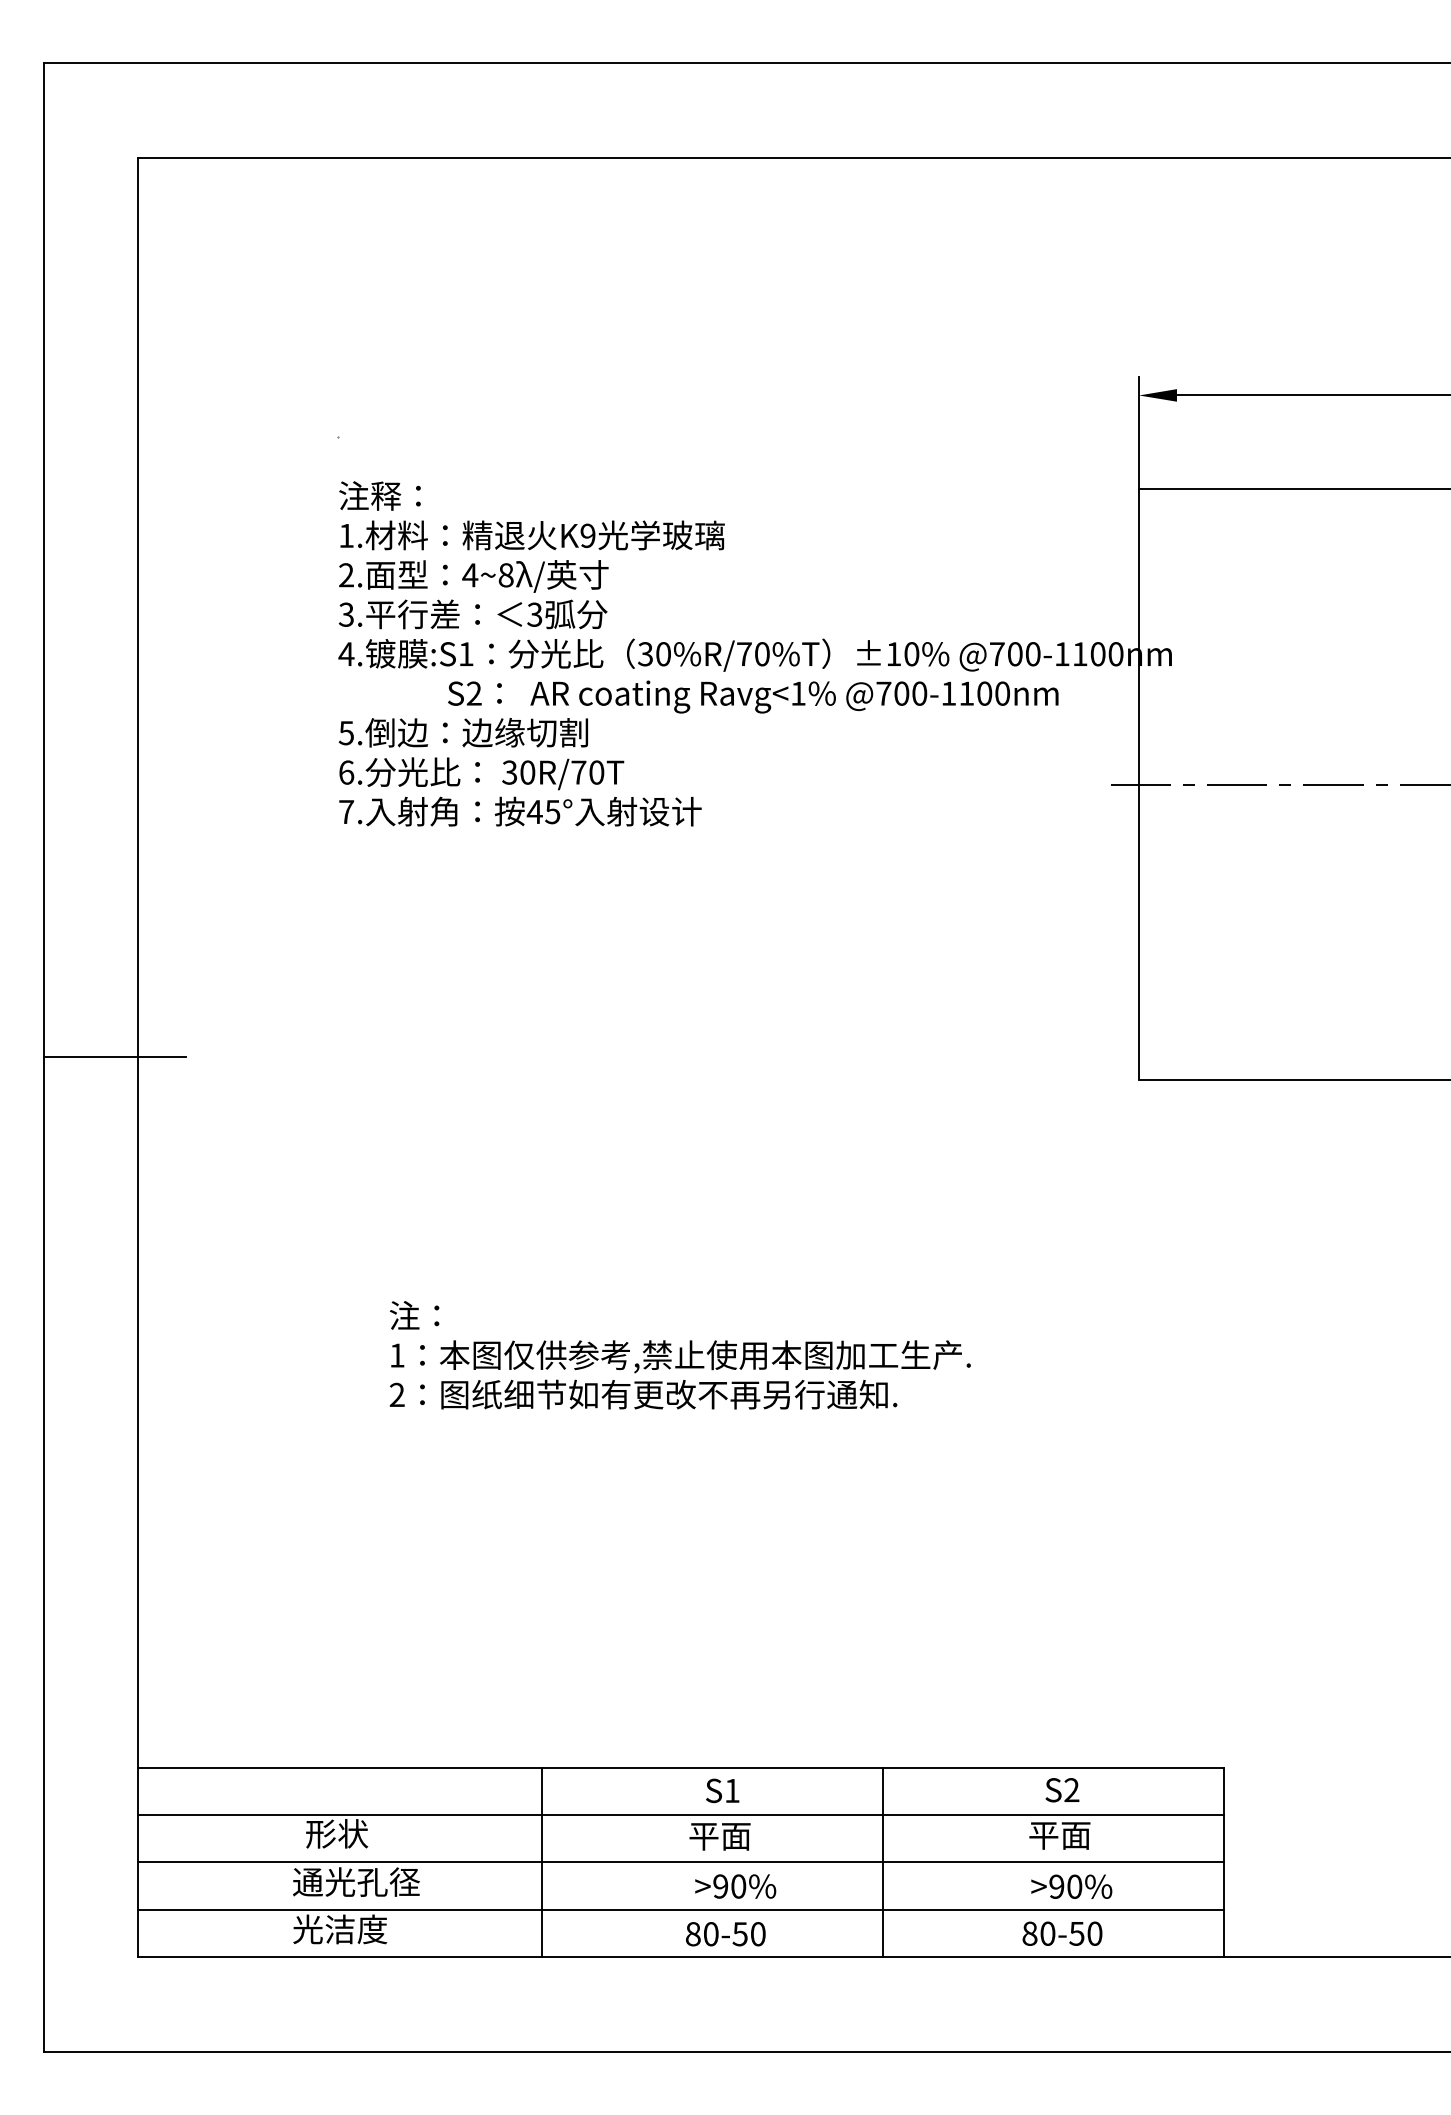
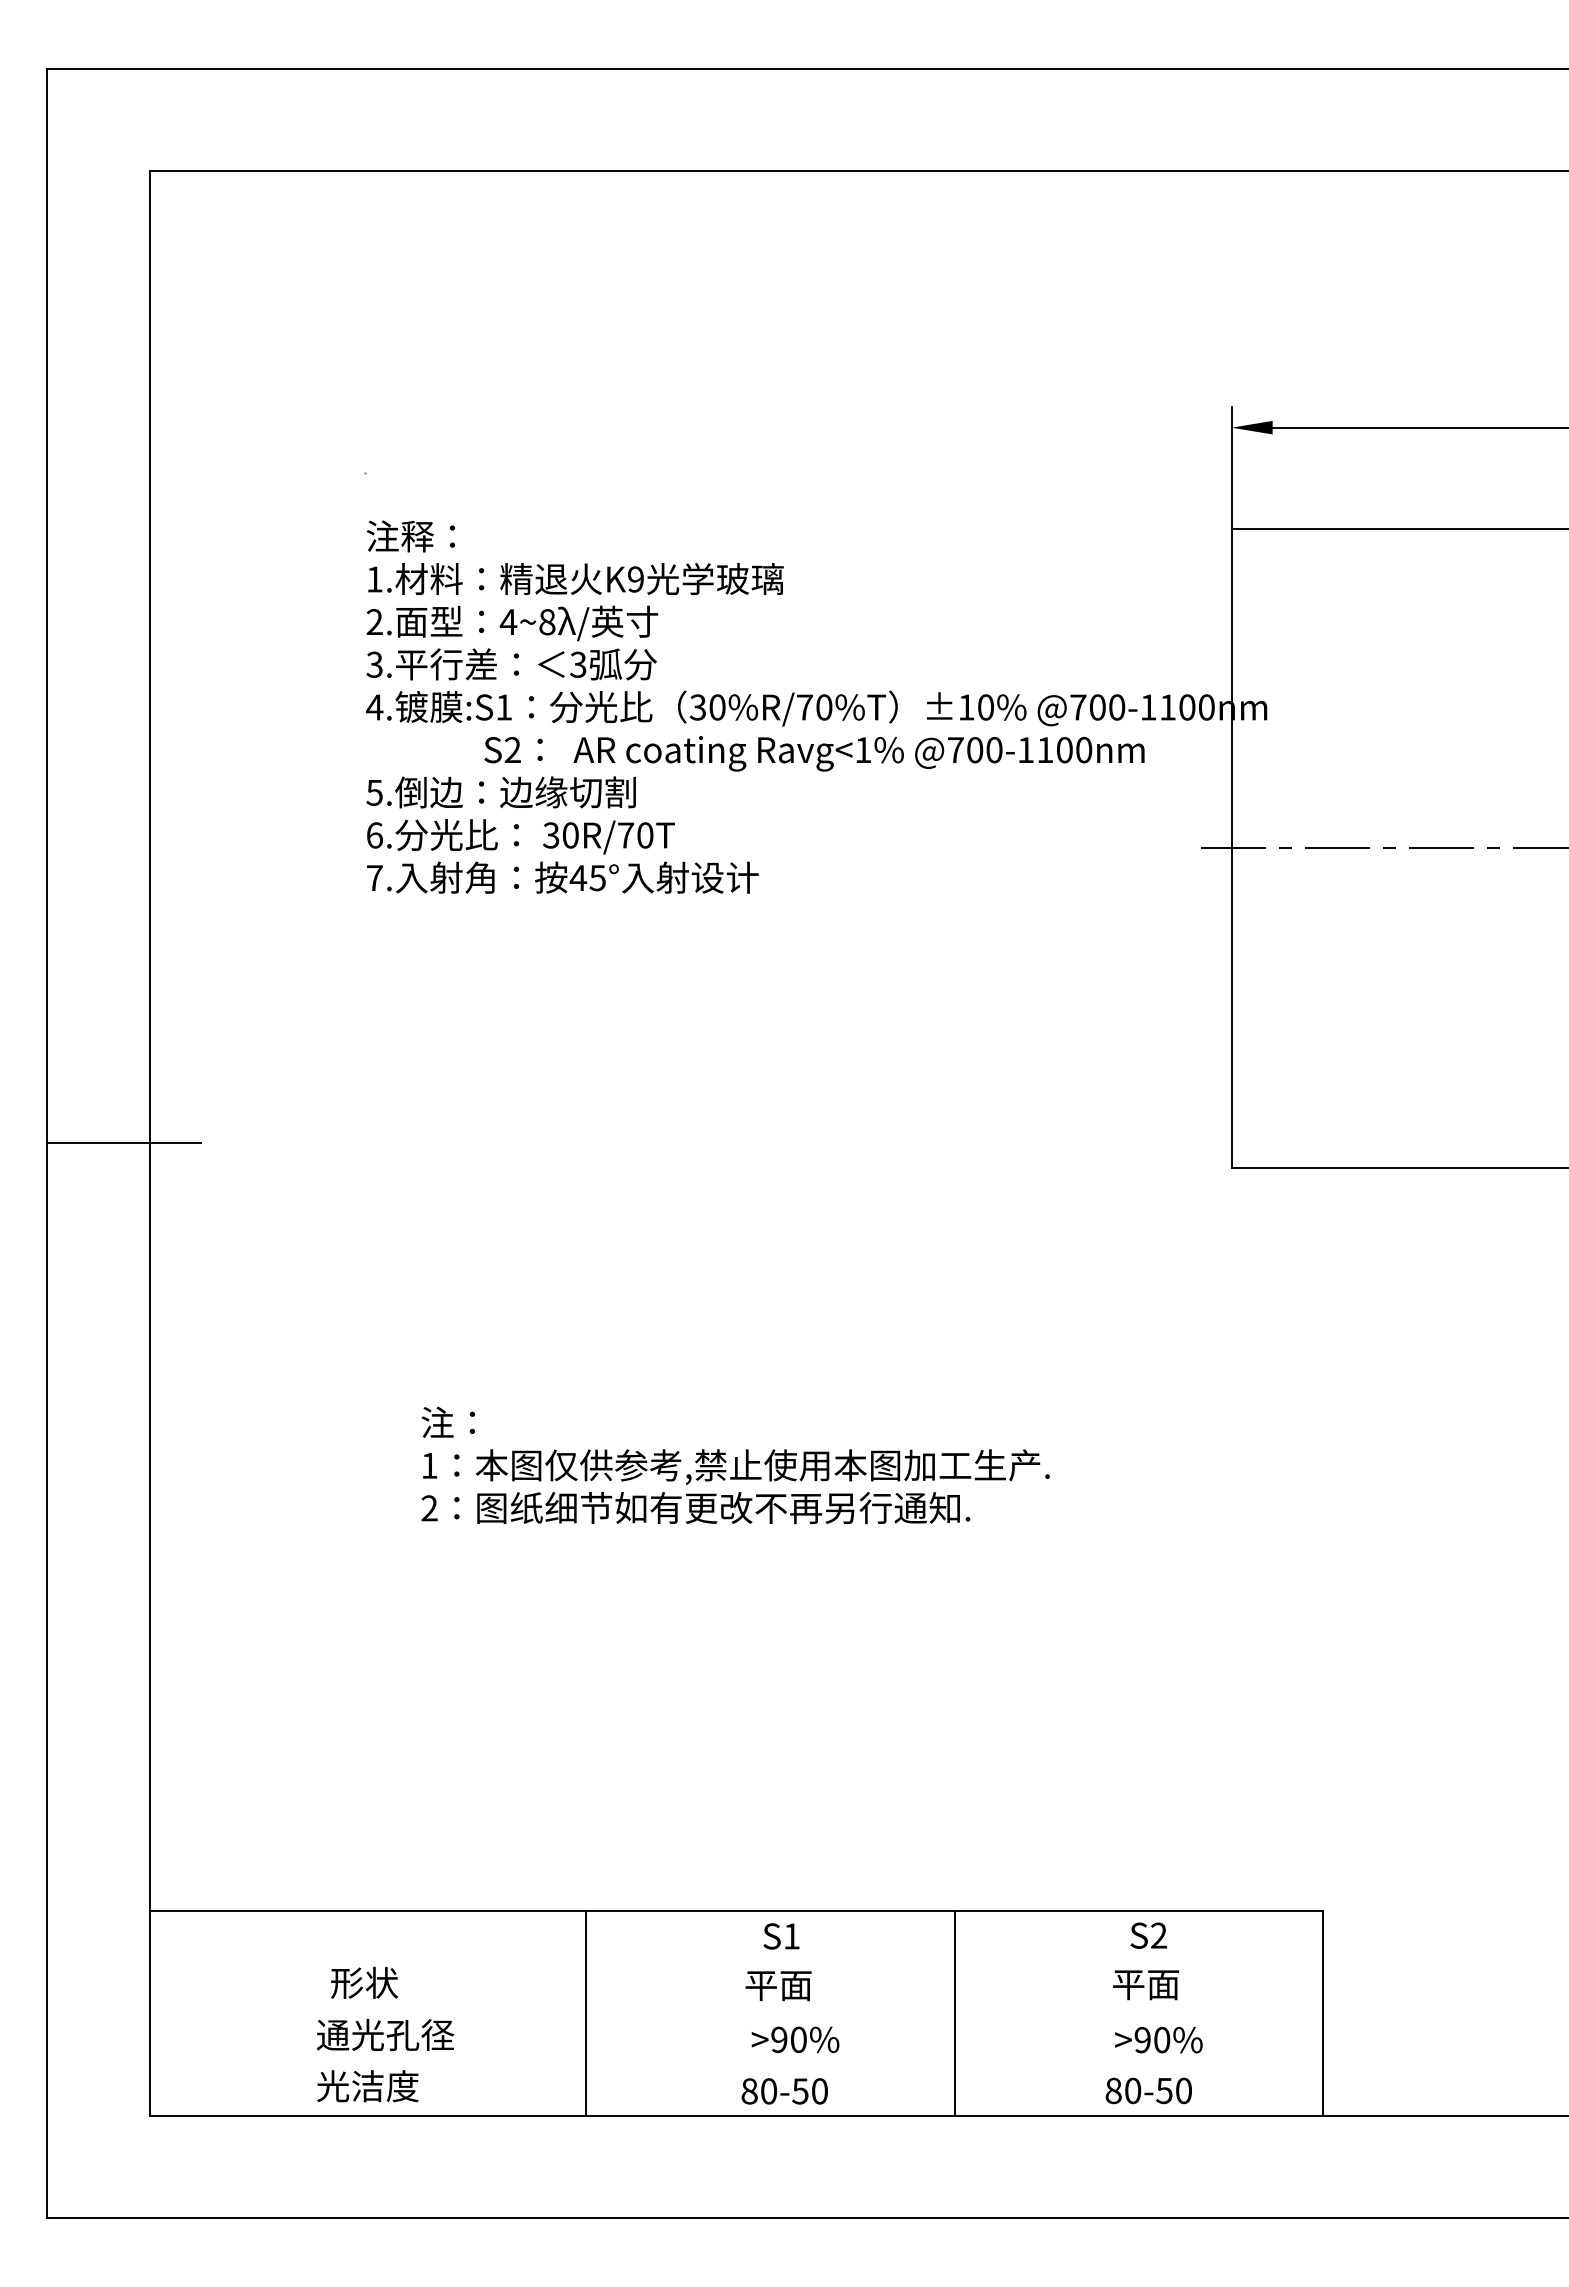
line: (681, 1814) -> (736, 1962), removed
line: (681, 1862) -> (736, 2013), removed
line: (681, 1909) -> (736, 2064), removed

